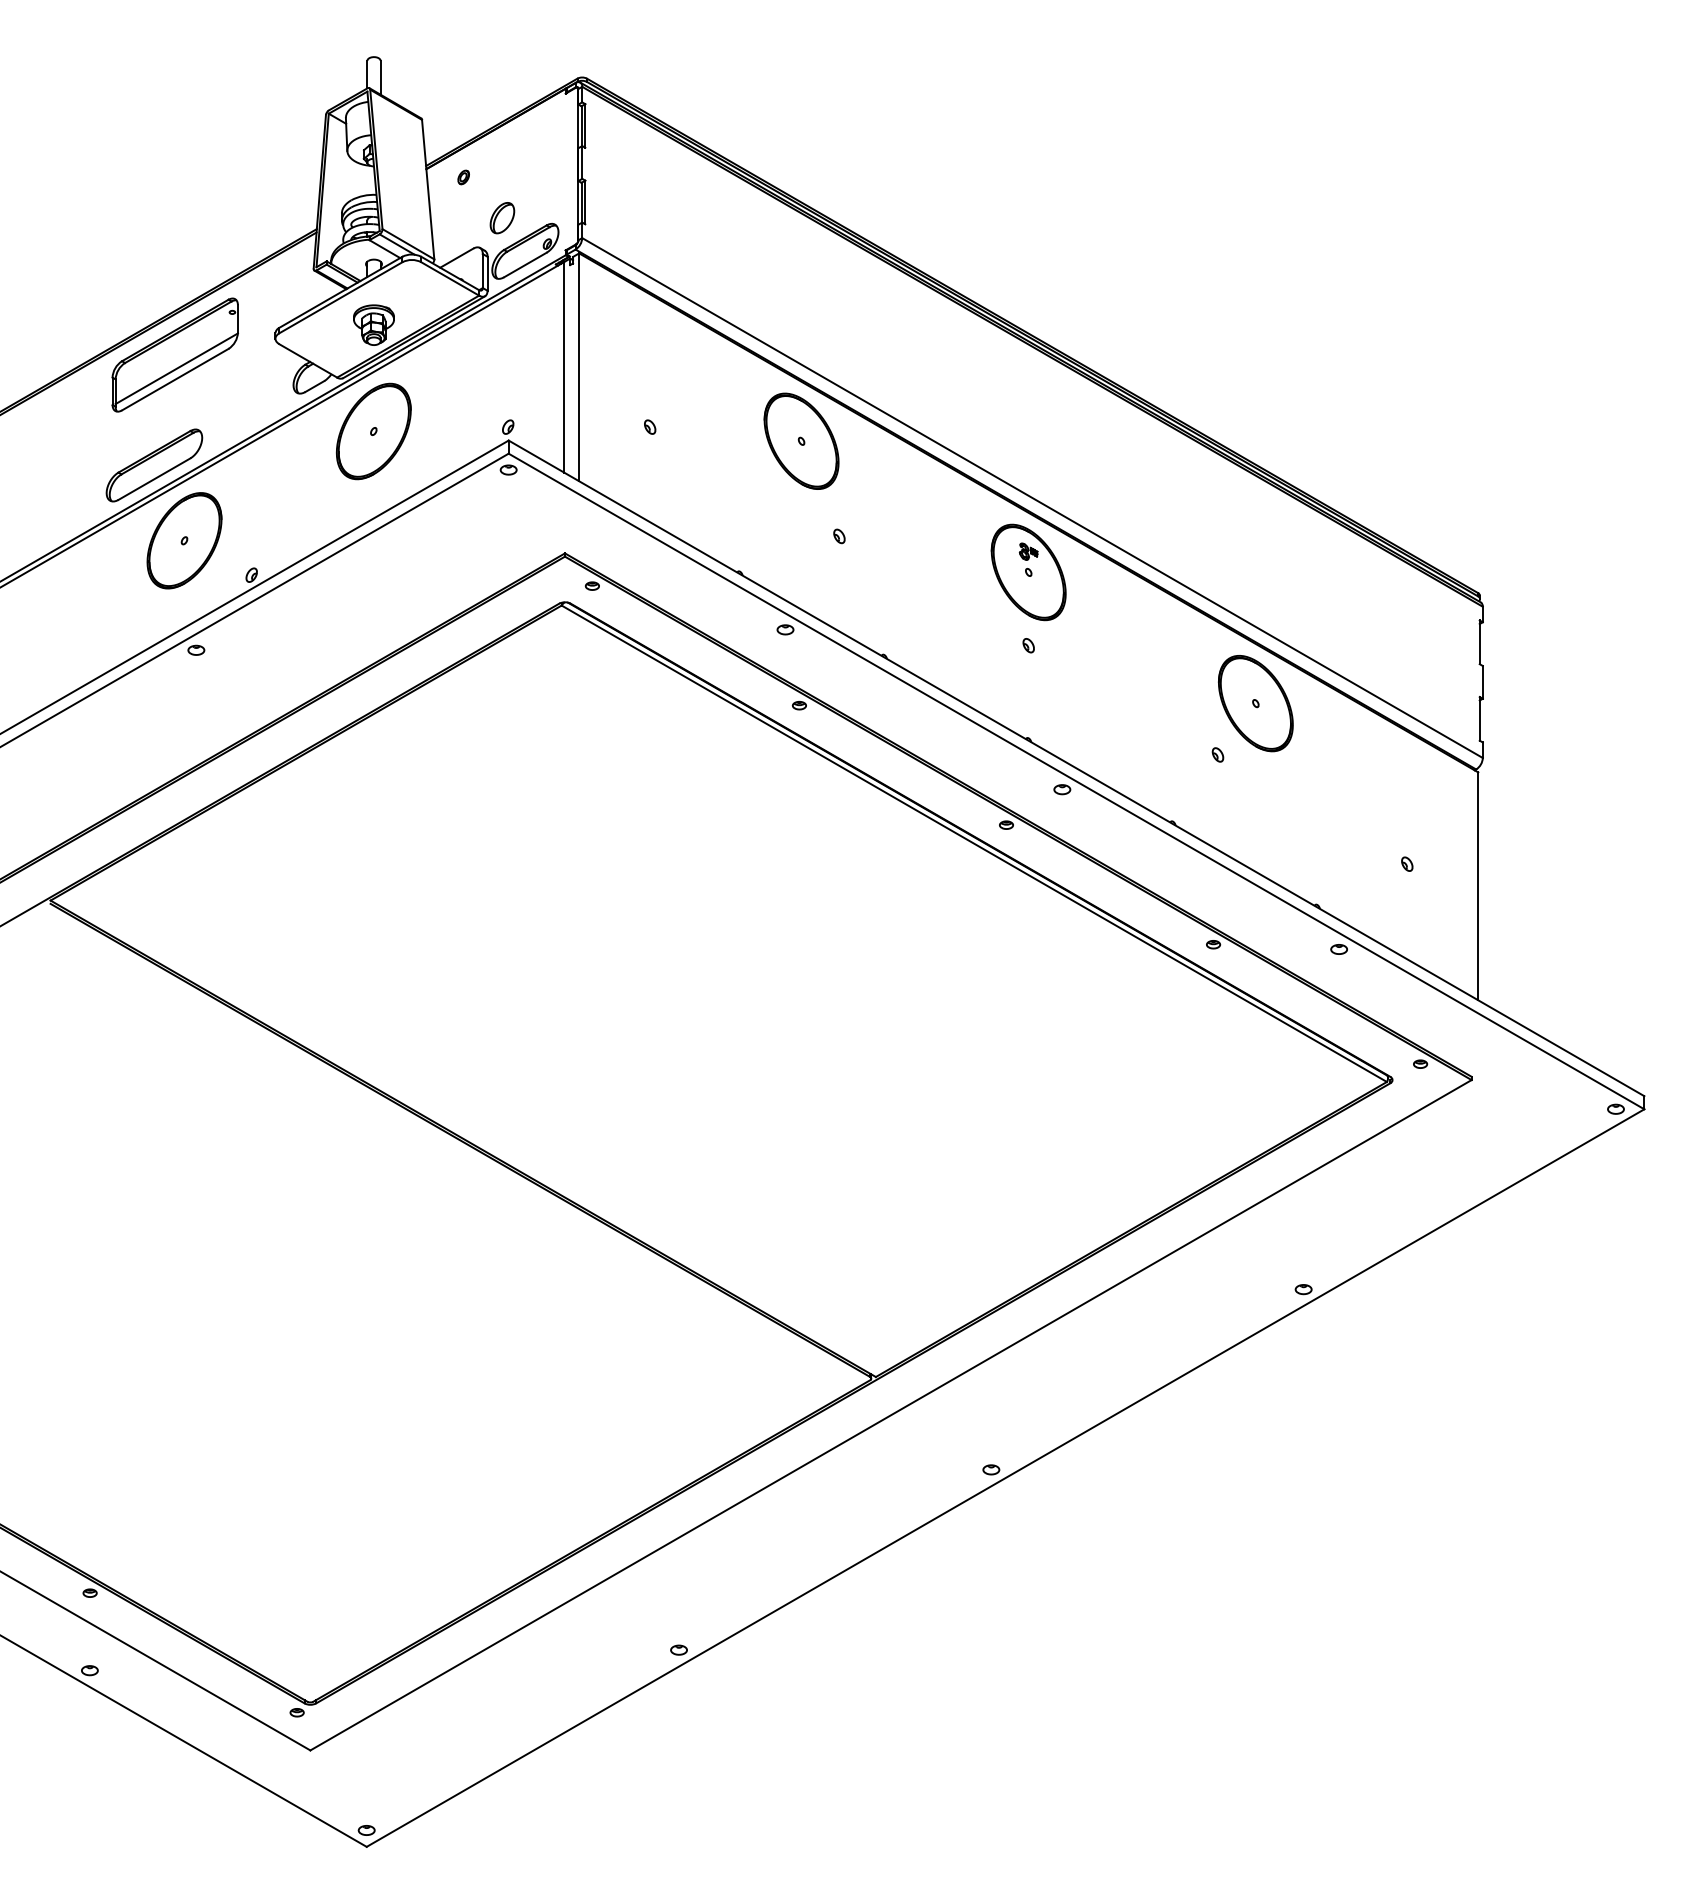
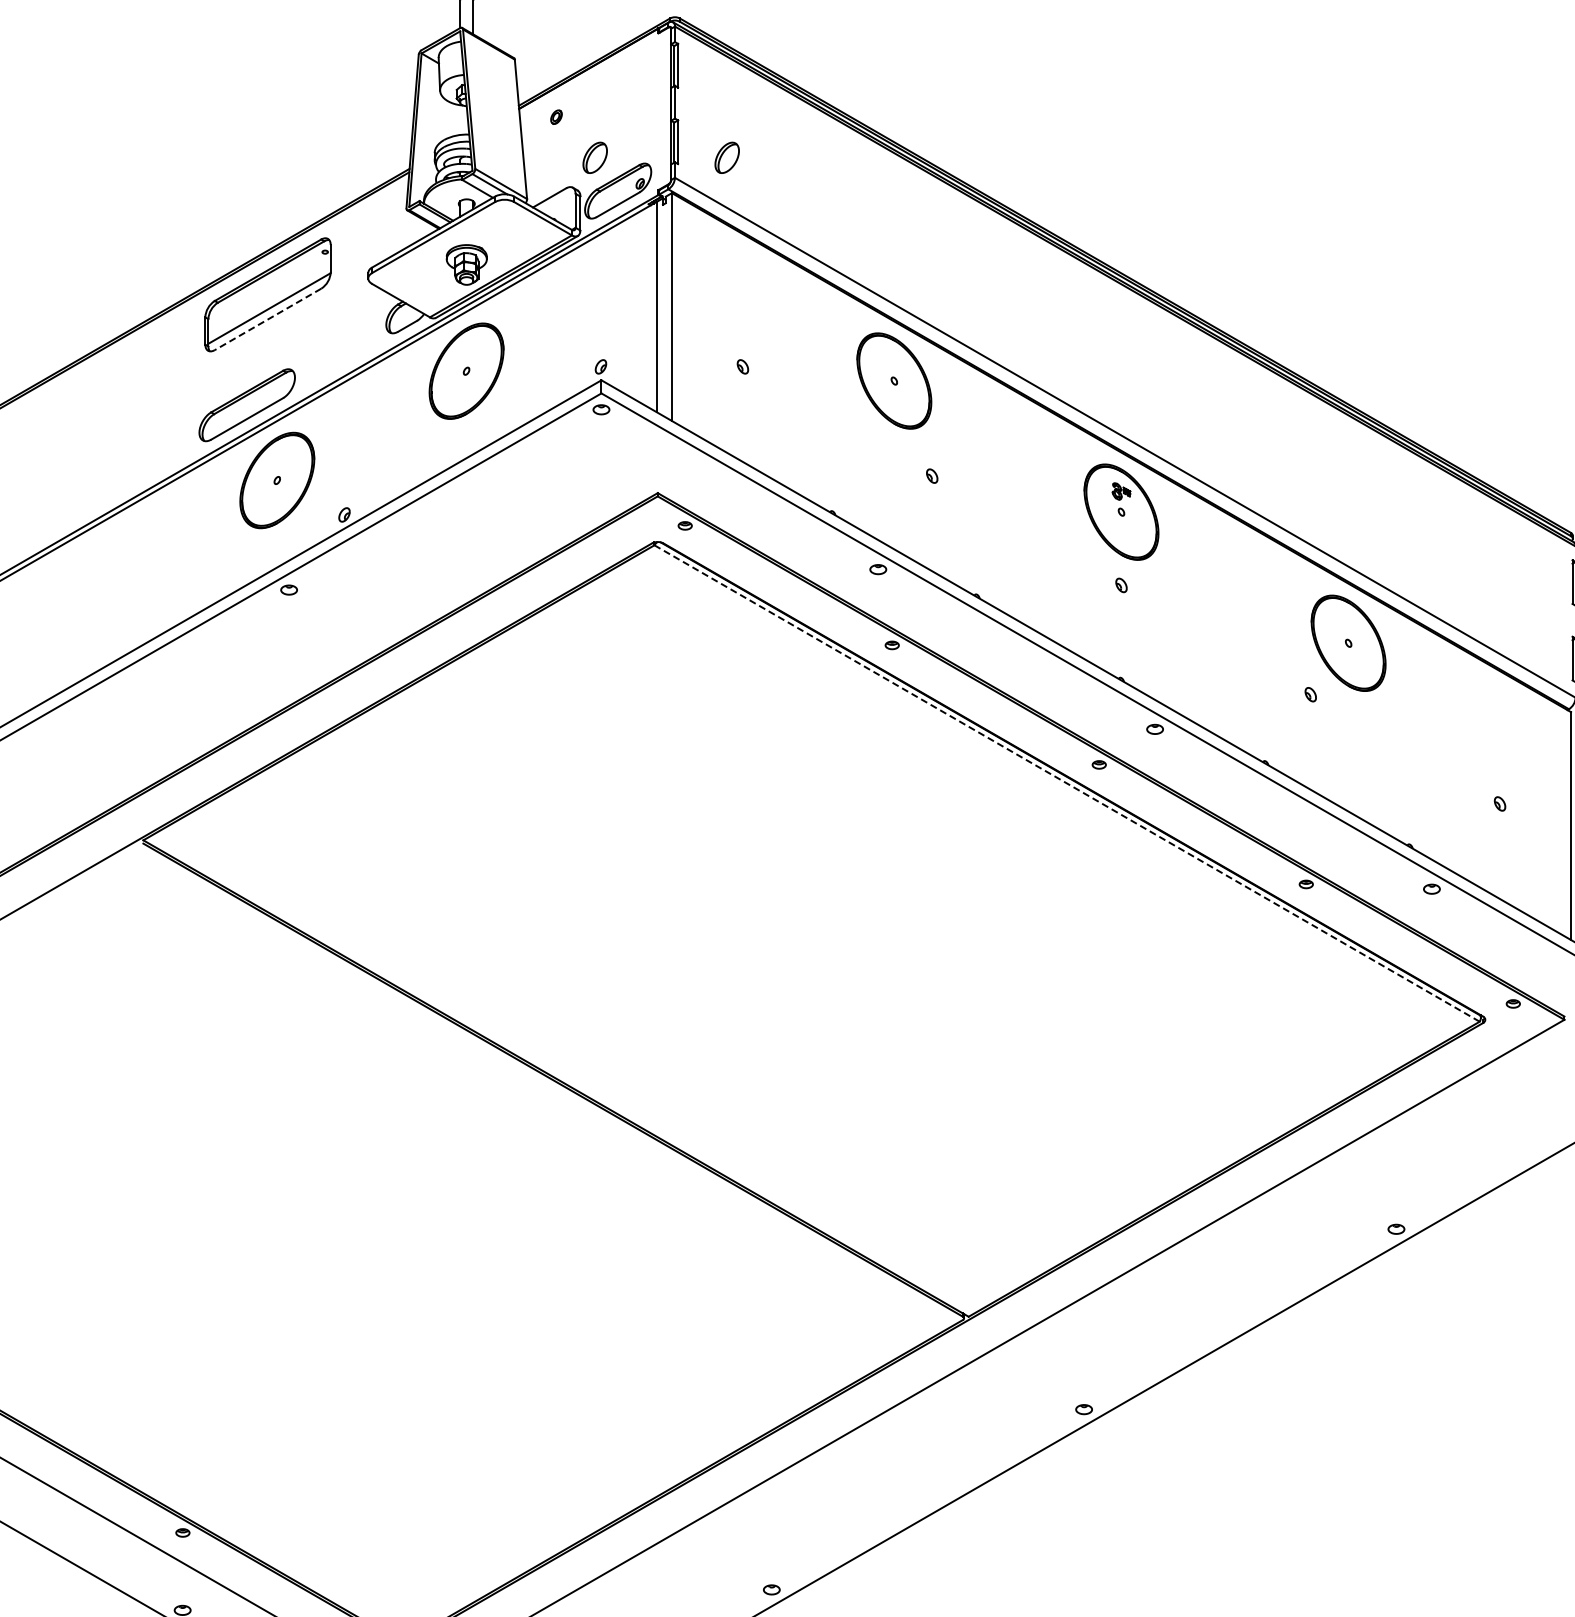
part: (634, 218) -> (727, 158), added
line: (174, 379) -> (267, 319), solid -> dashed
line: (973, 843) -> (1066, 783), solid -> dashed

